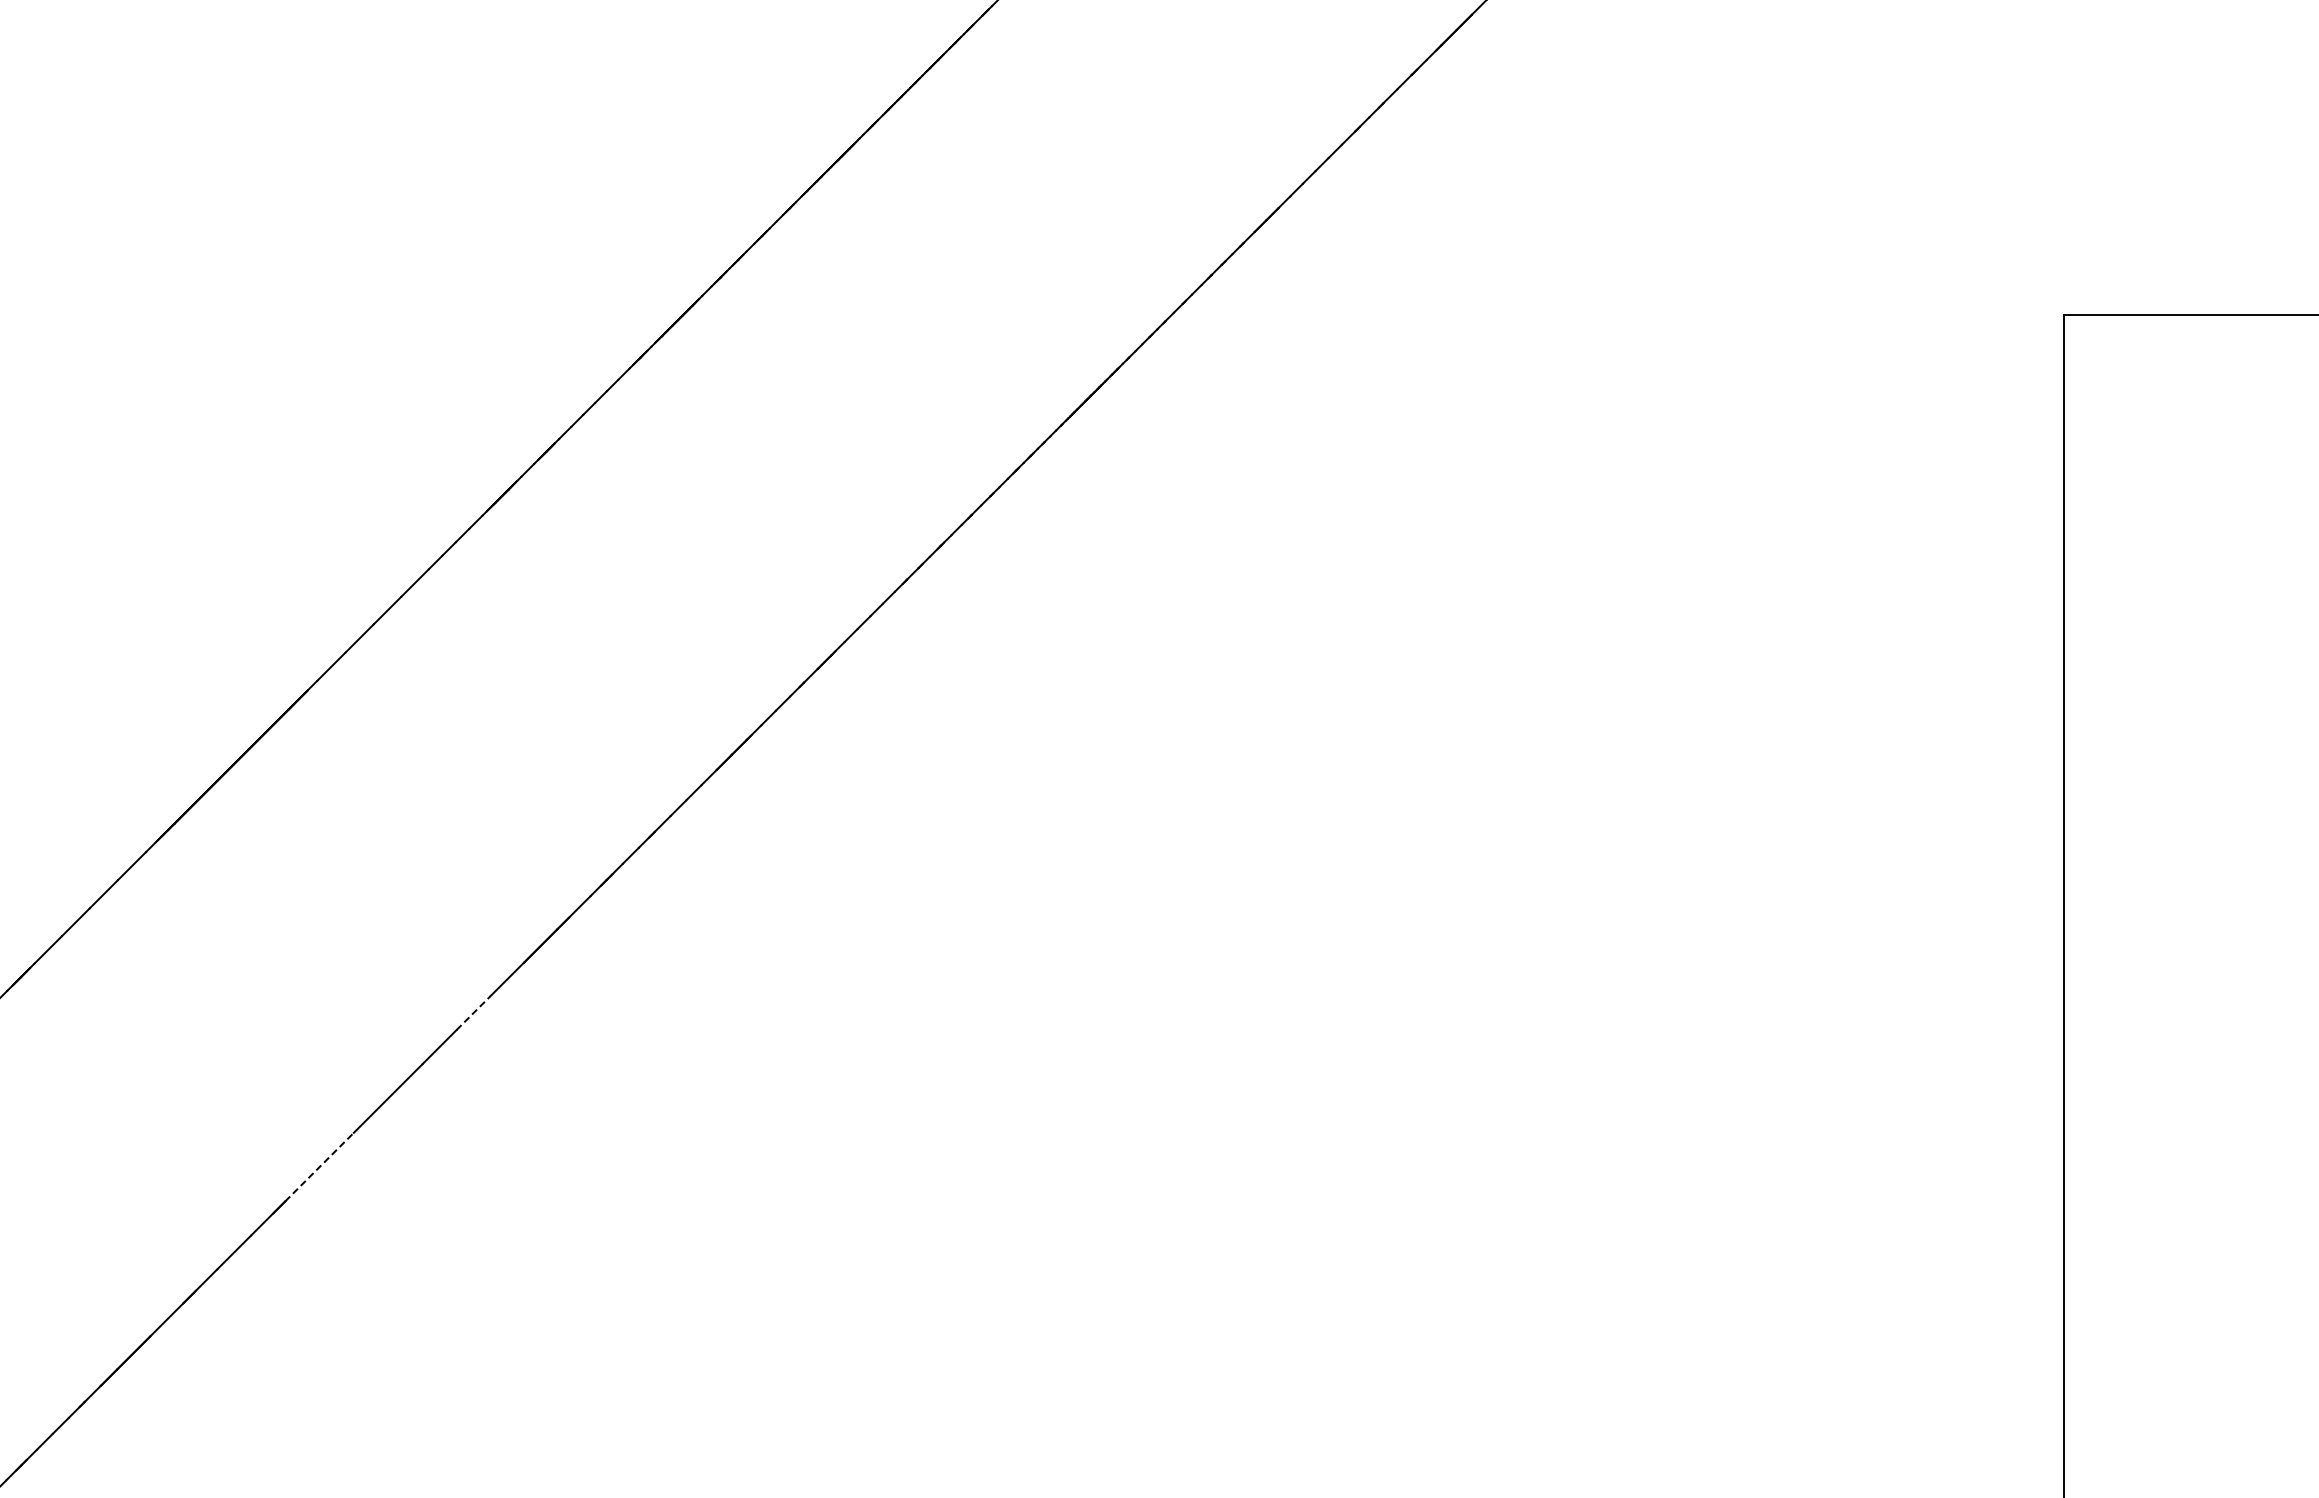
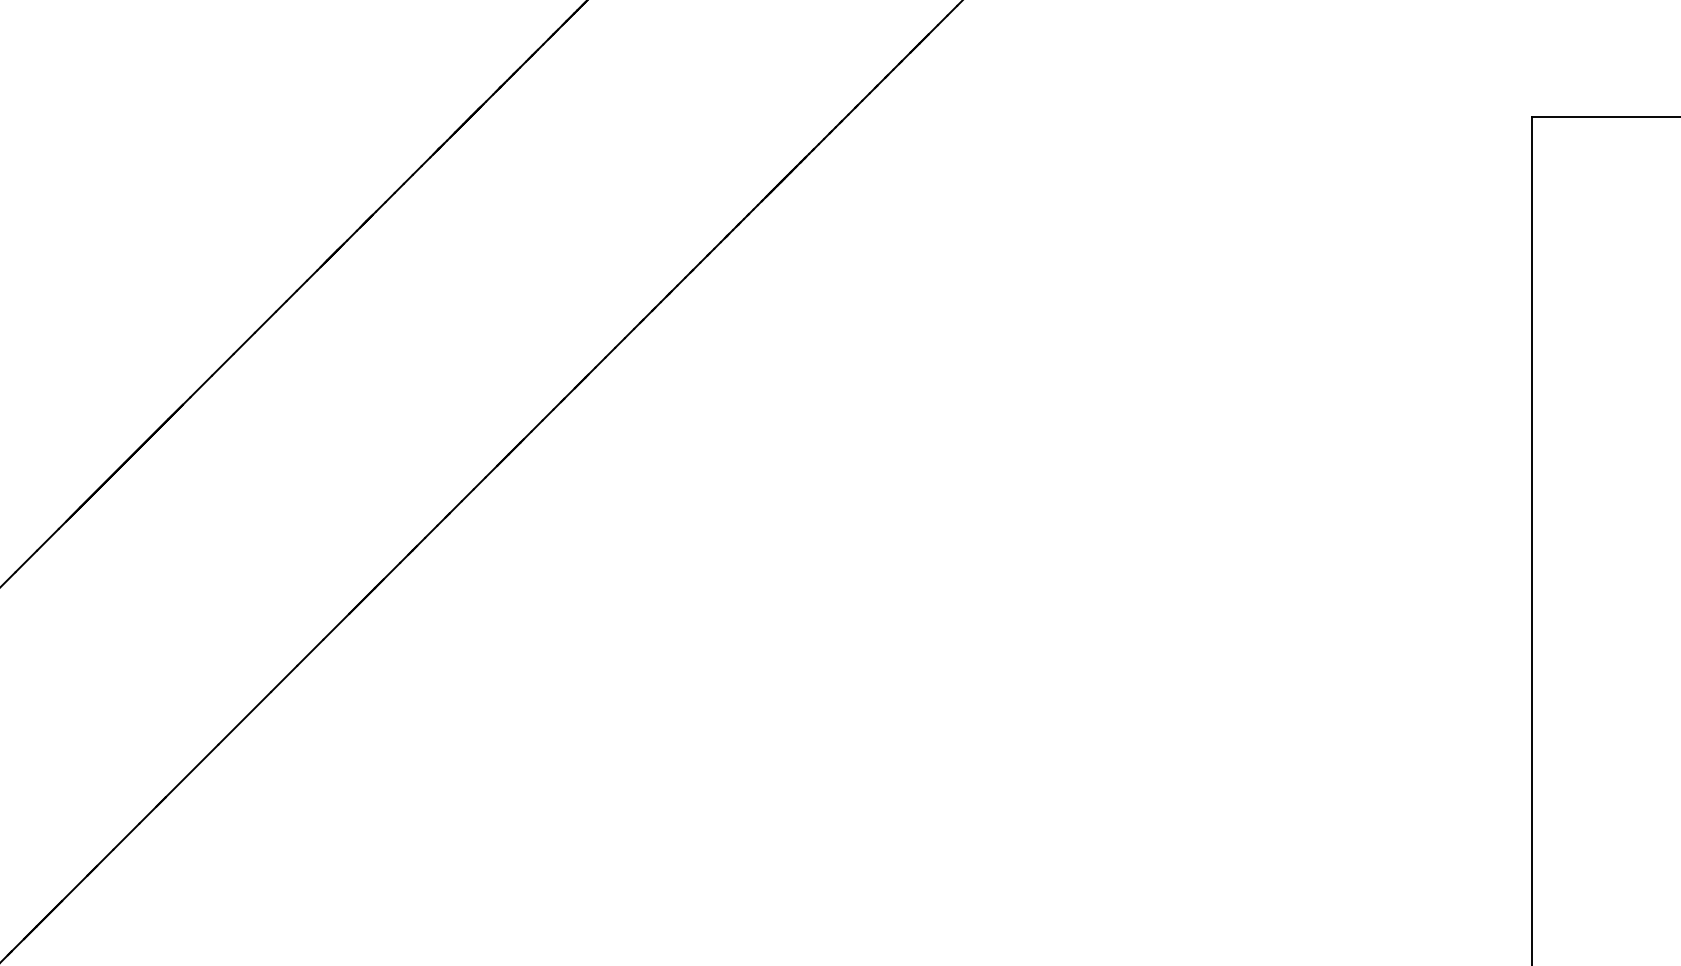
line: (473, 1013) -> (310, 652), dashed -> solid
line: (319, 1167) -> (192, 771), dashed -> solid

